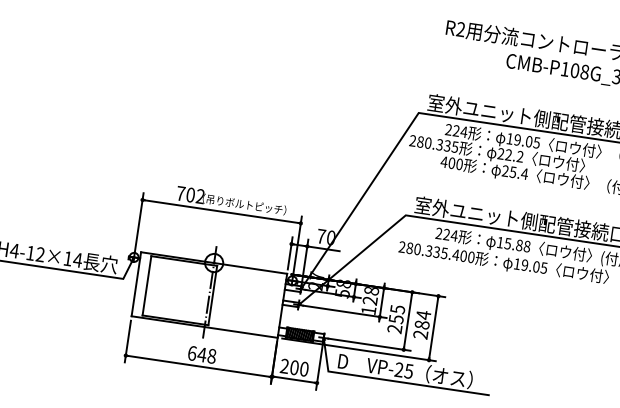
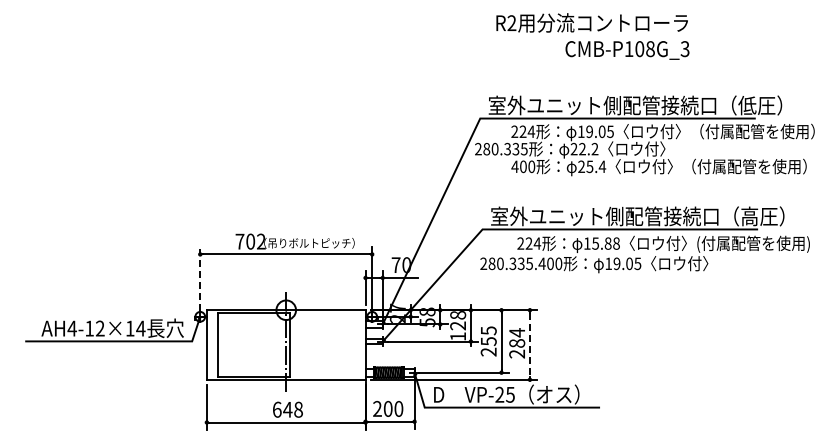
line: (139, 222) -> (200, 278), solid -> dashed
line: (433, 328) -> (529, 345), solid -> dashed

